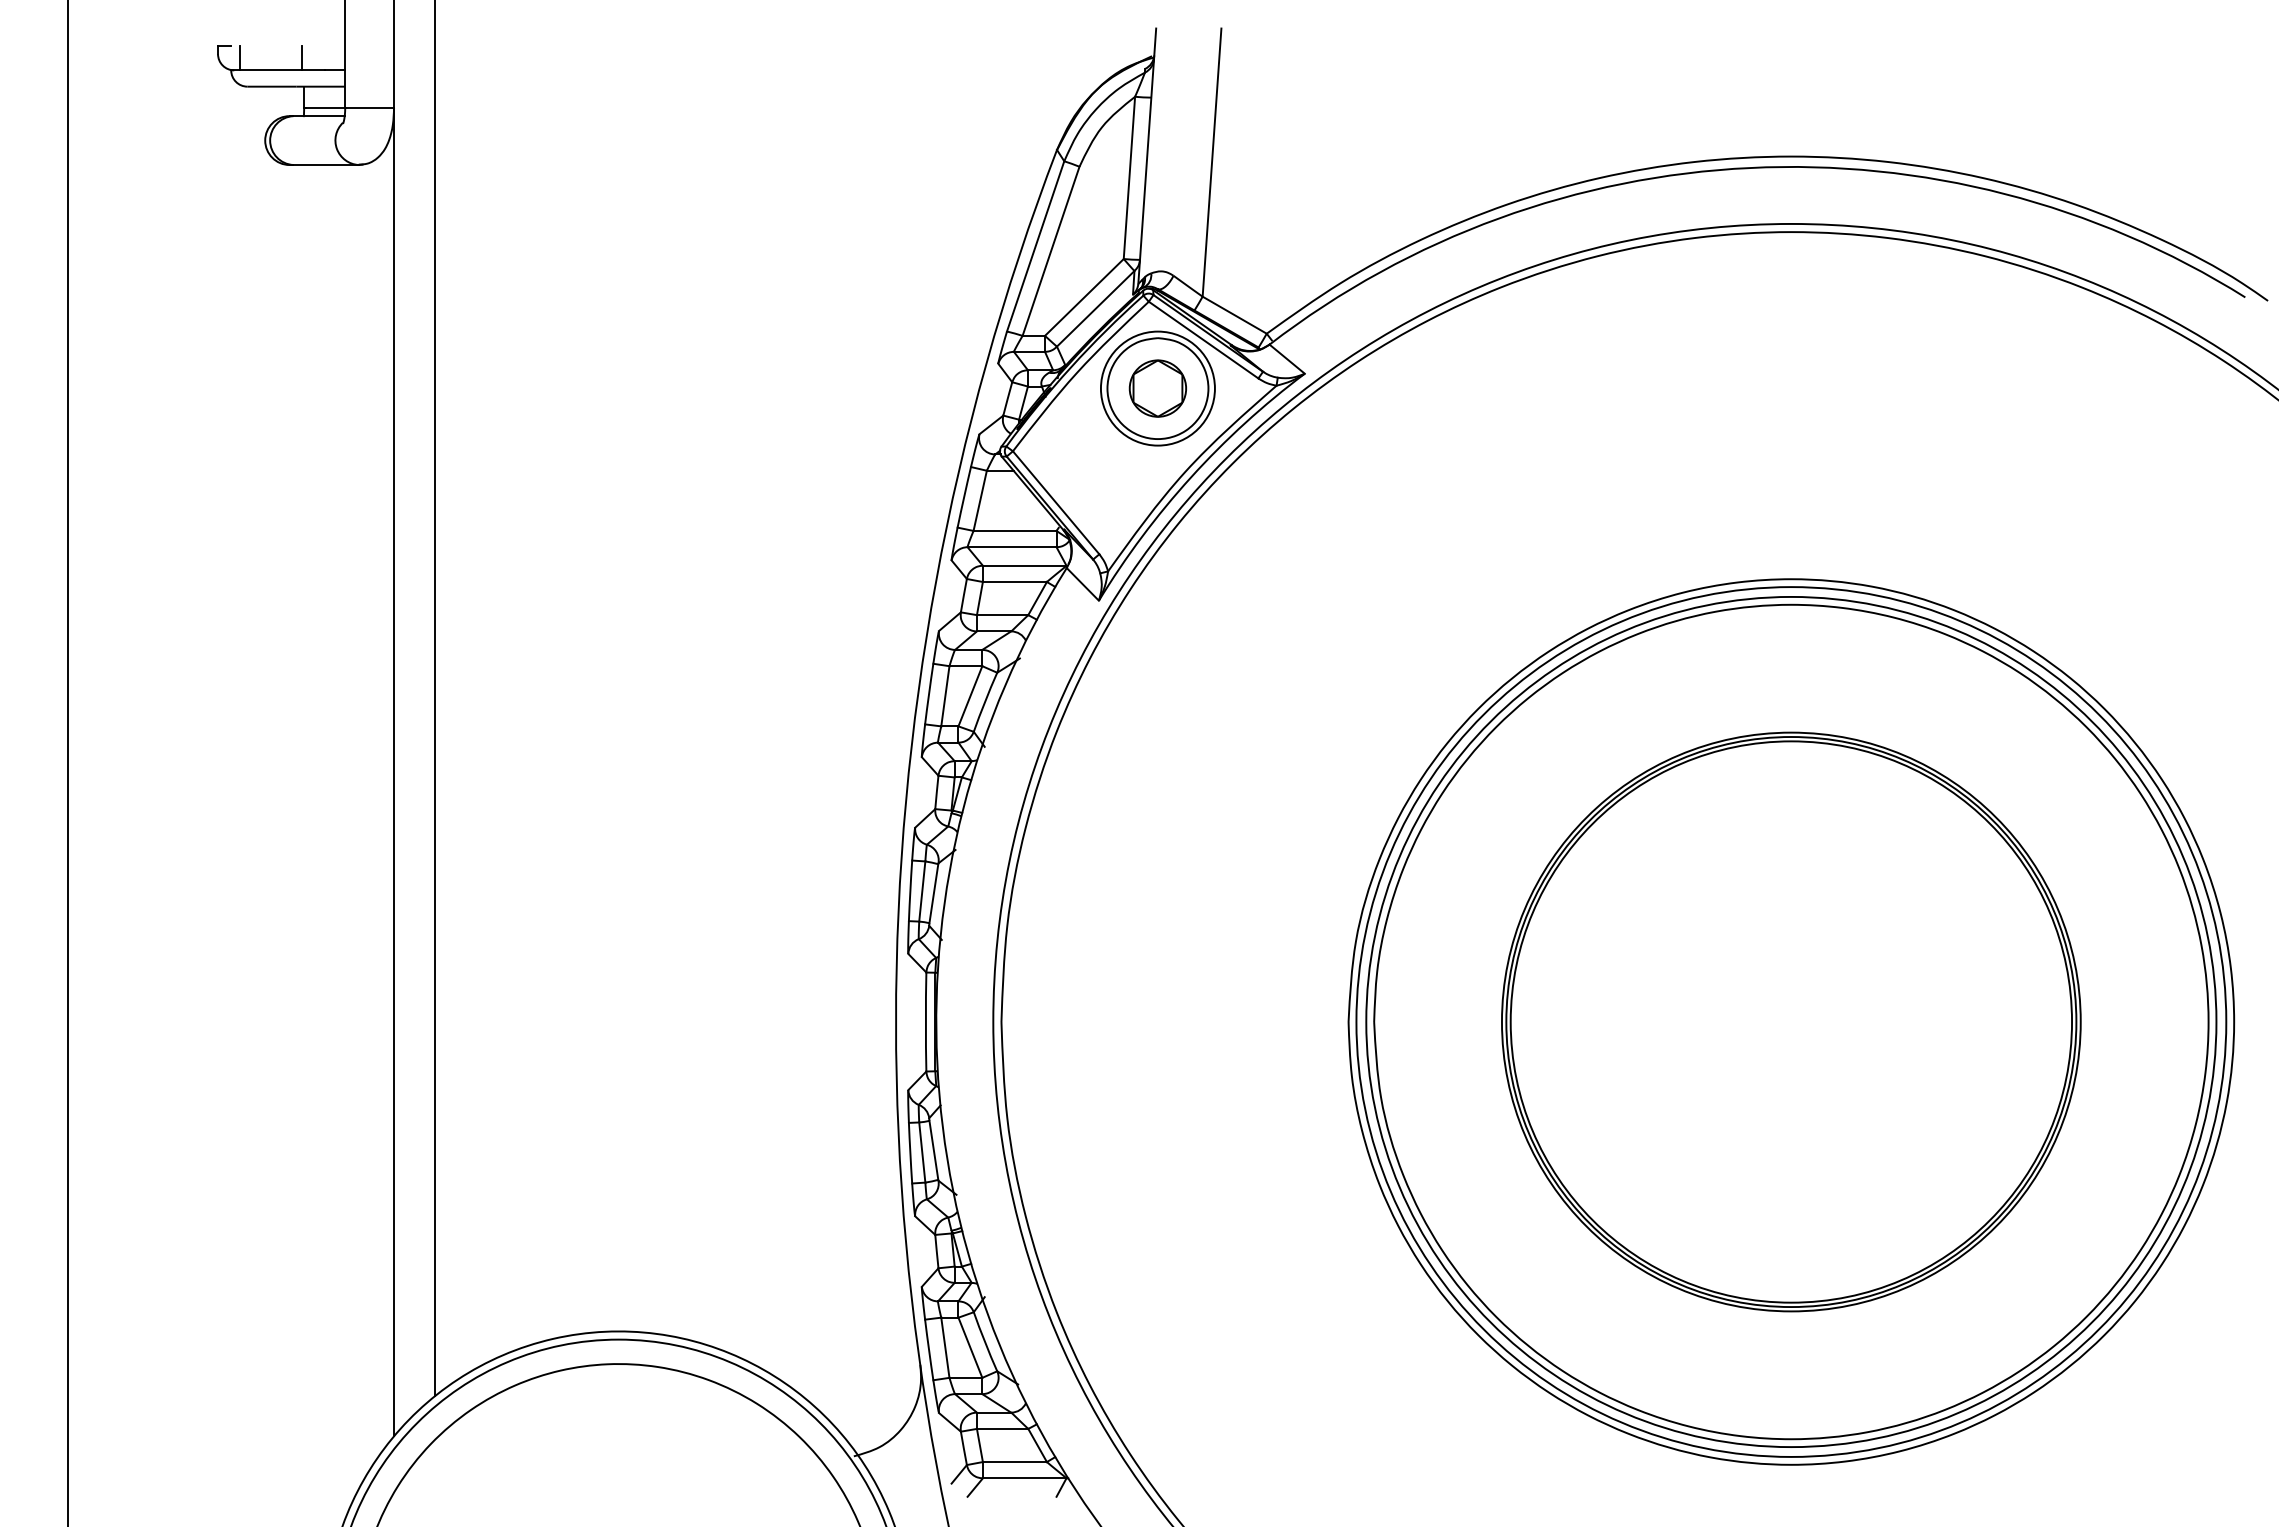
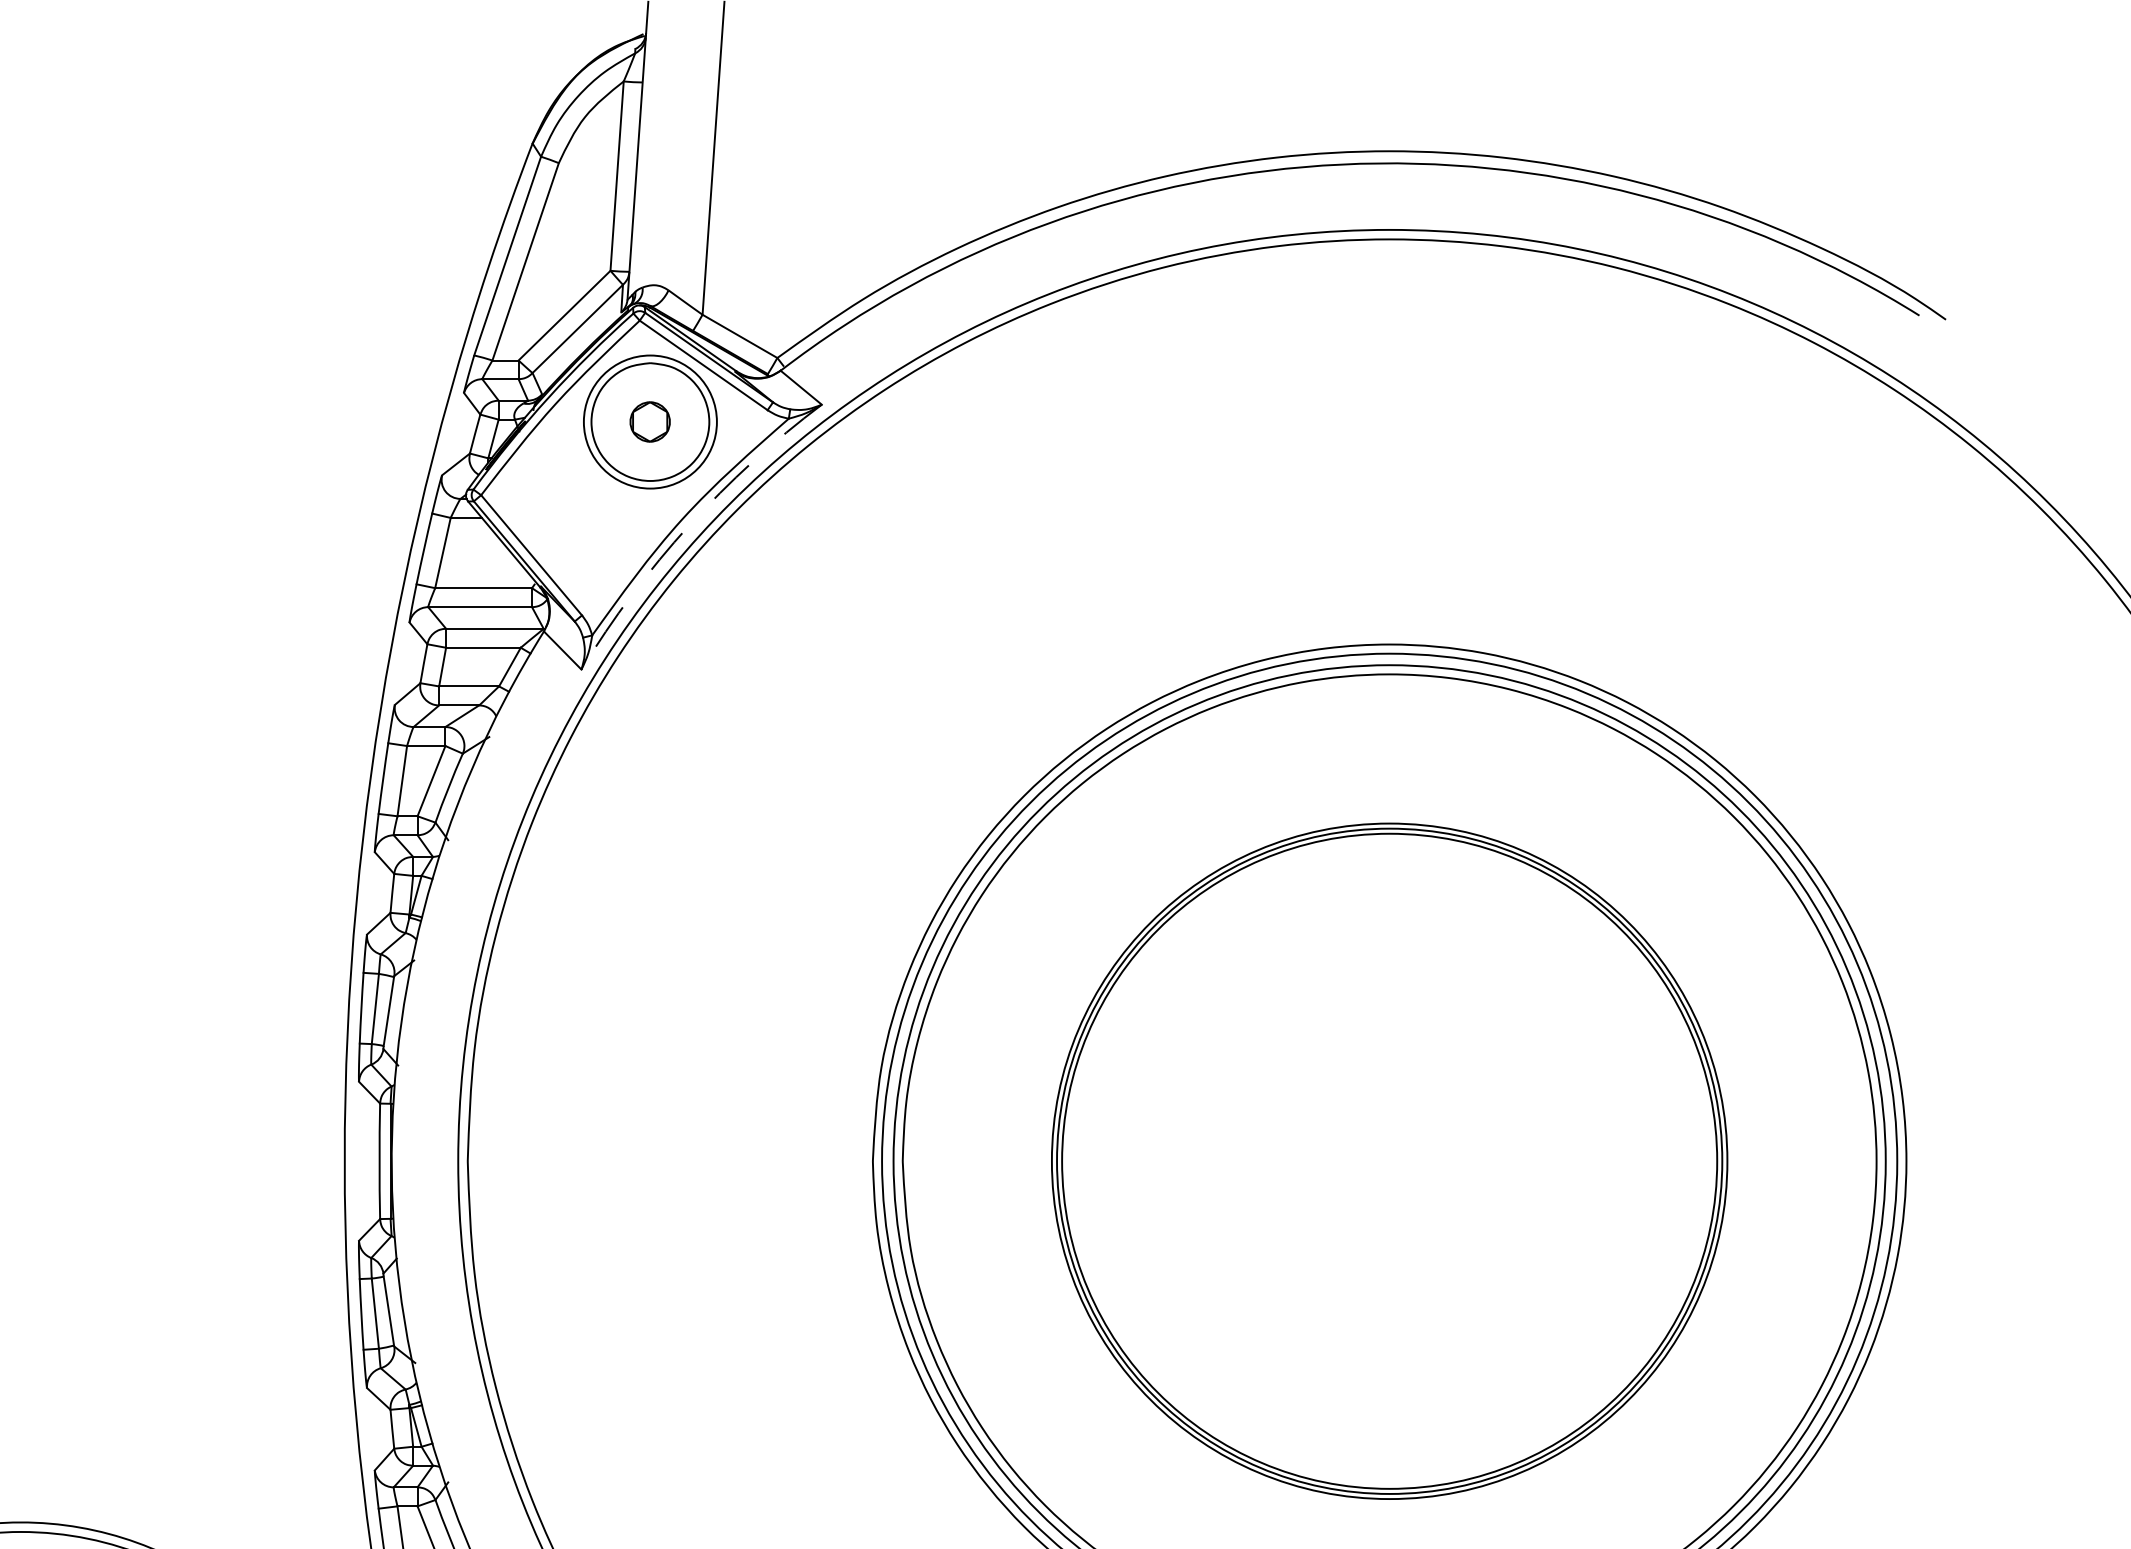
part: (1157, 388) -> (649, 421), size x0.6
arc: (1191, 477) -> (689, 525), solid -> dashed

